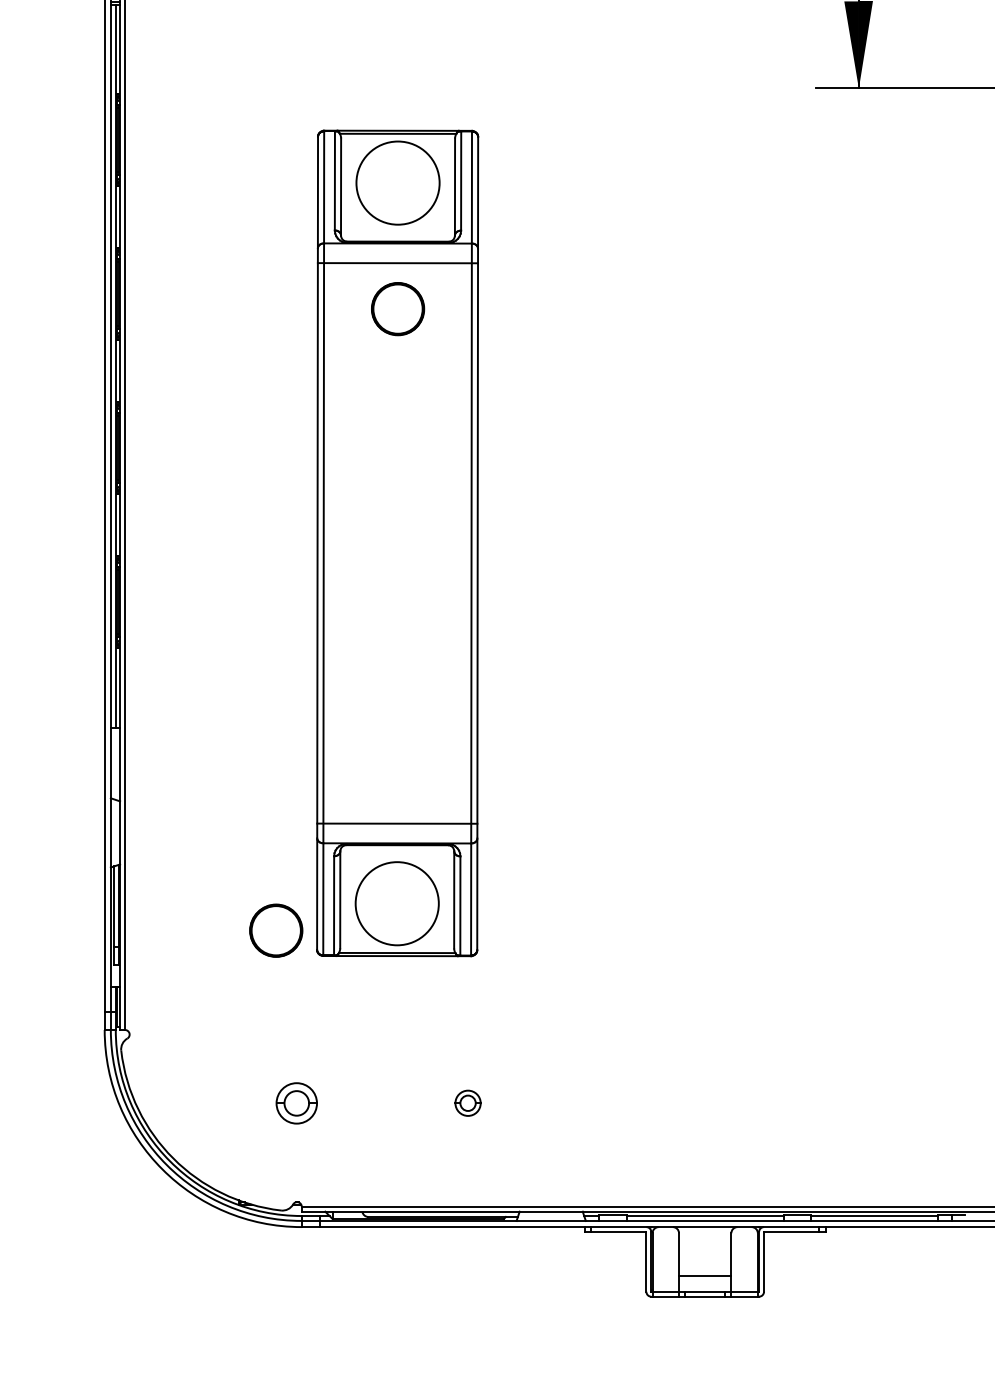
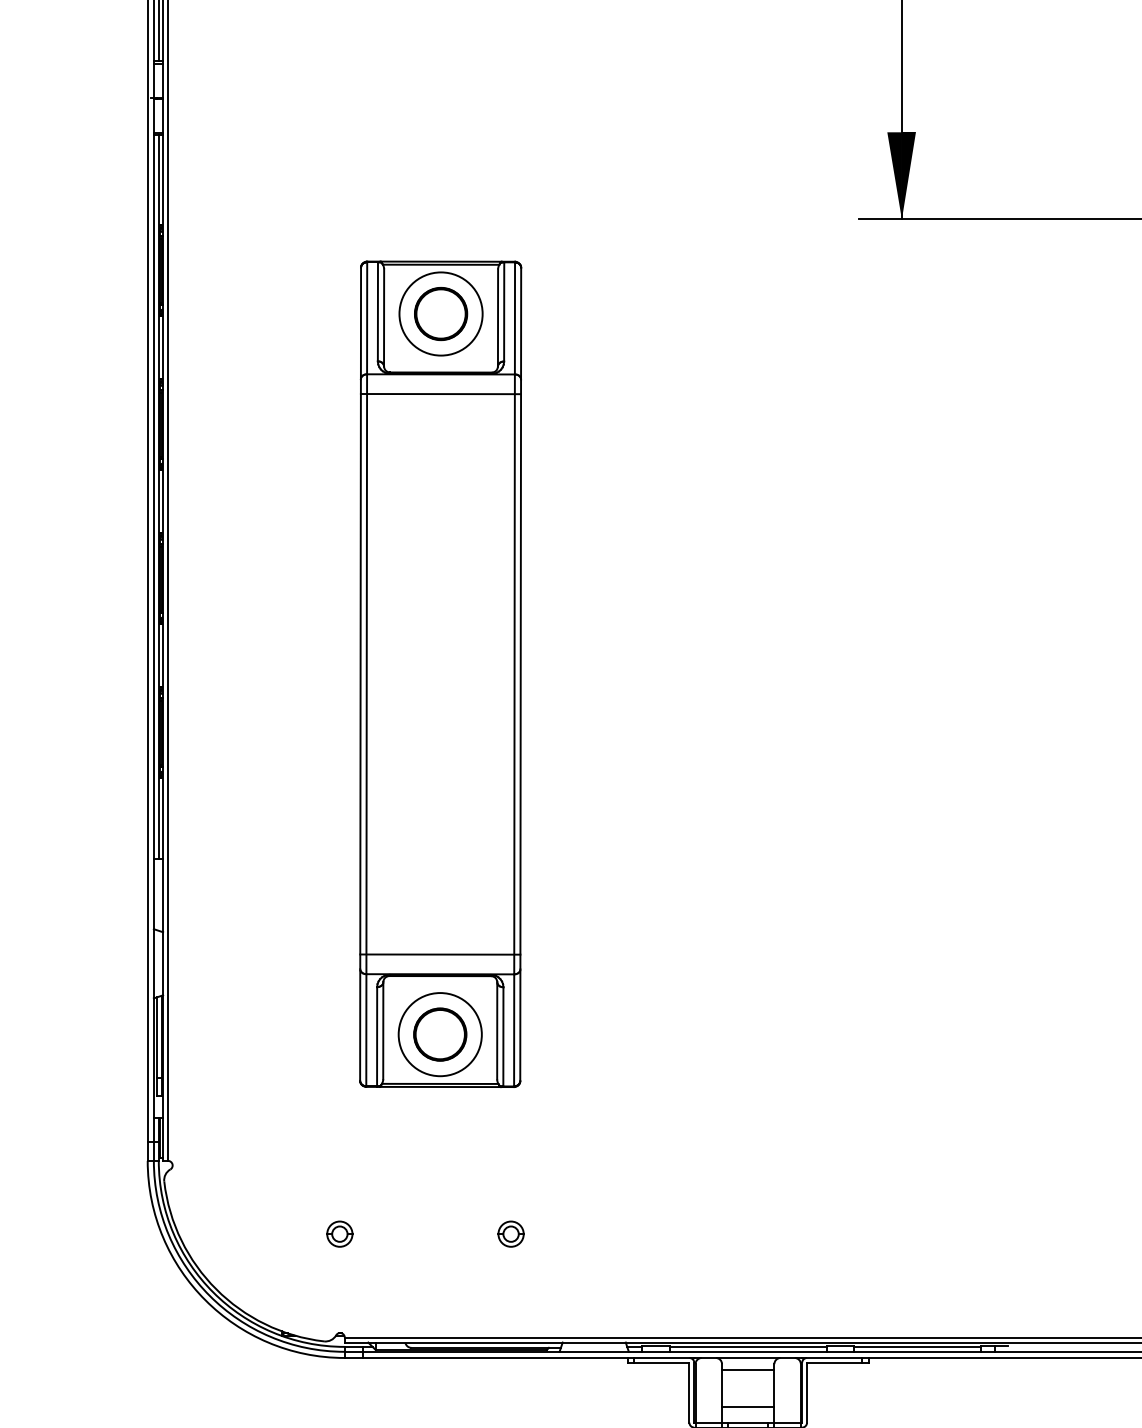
part: (398, 309) -> (441, 314), moved
part: (276, 930) -> (440, 1034), moved
part: (296, 1102) -> (339, 1233), size x0.62
line: (705, 1239) -> (748, 1370), added

